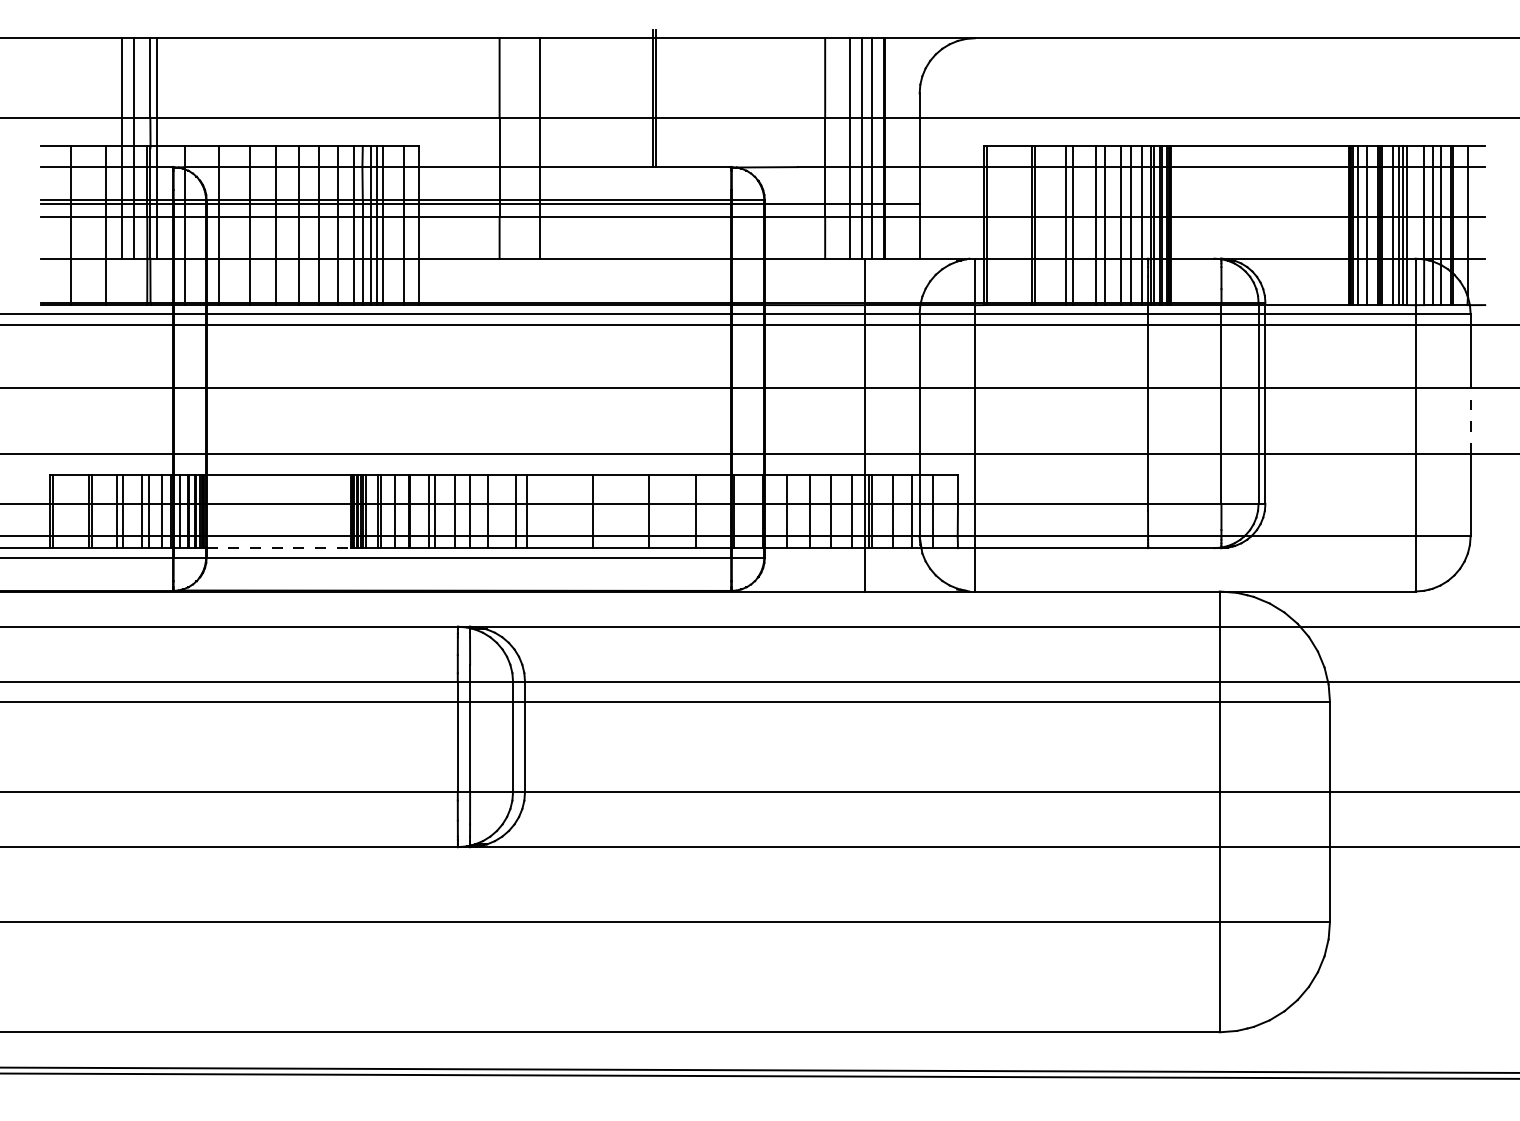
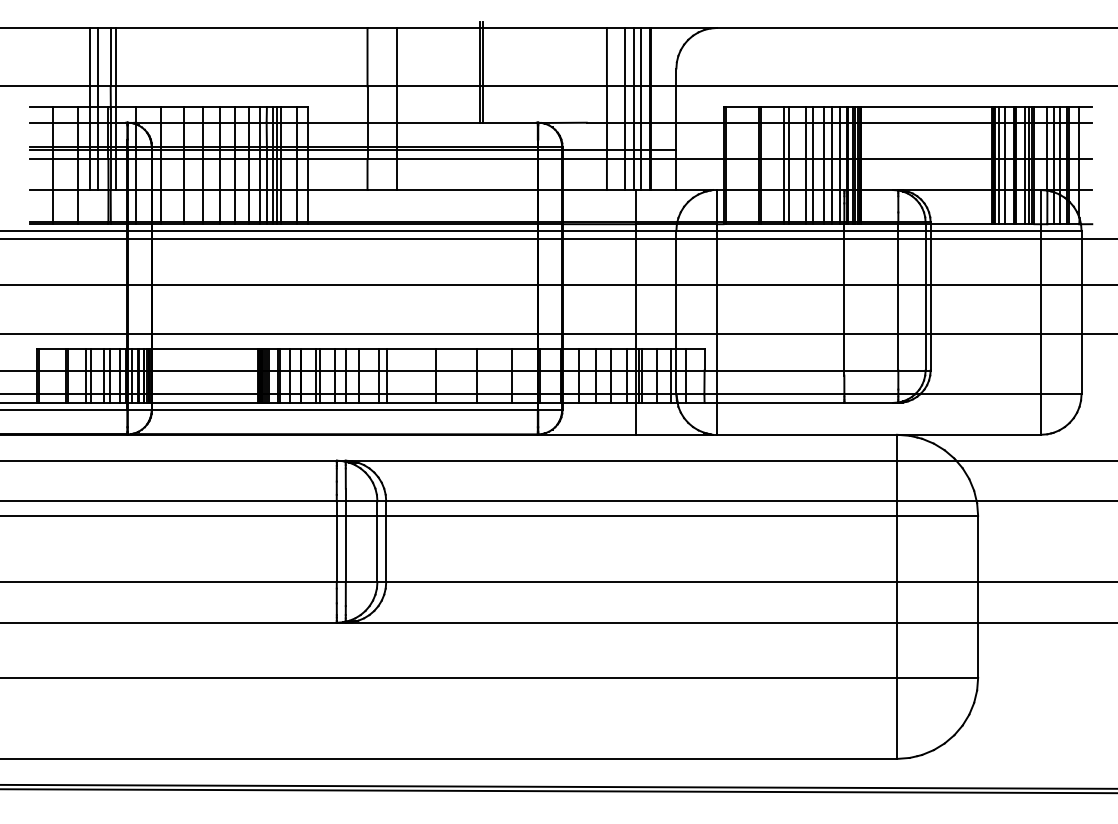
line: (1470, 419) -> (1081, 308), dashed -> solid
line: (279, 547) -> (205, 402), dashed -> solid

